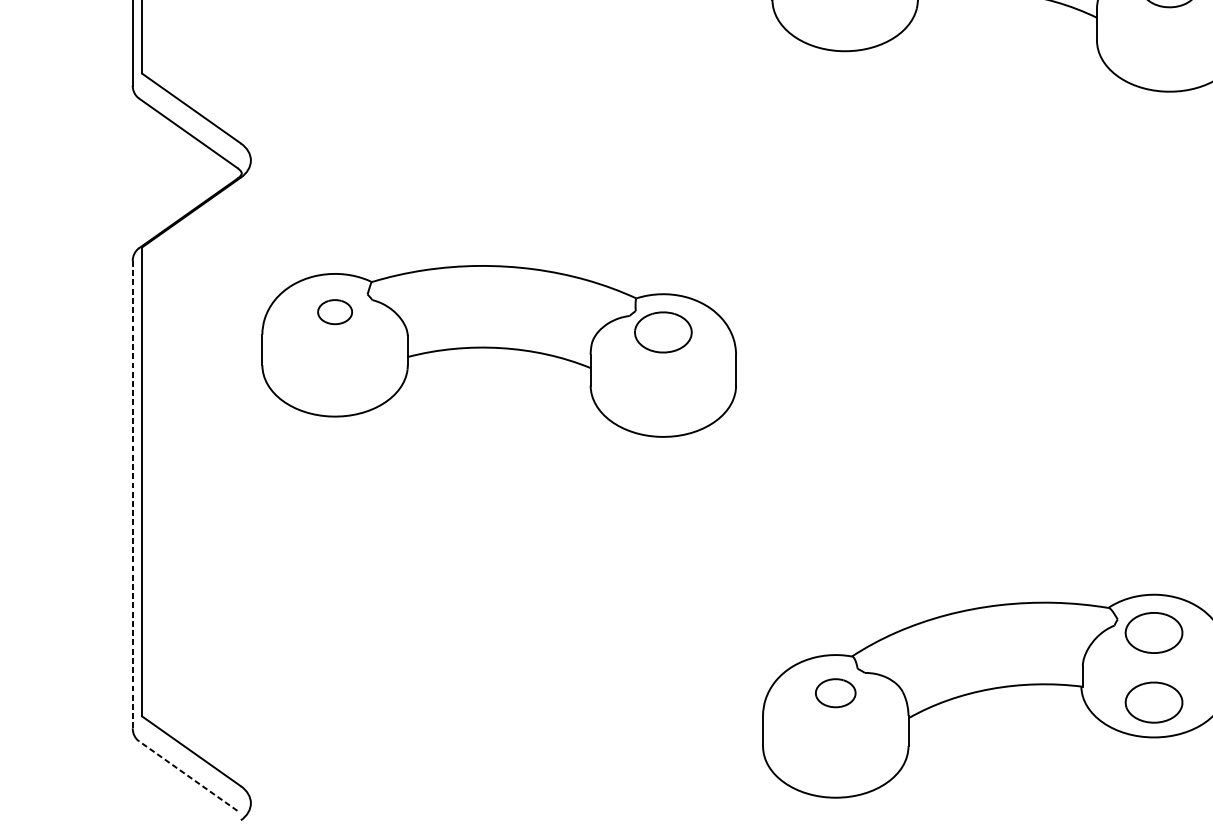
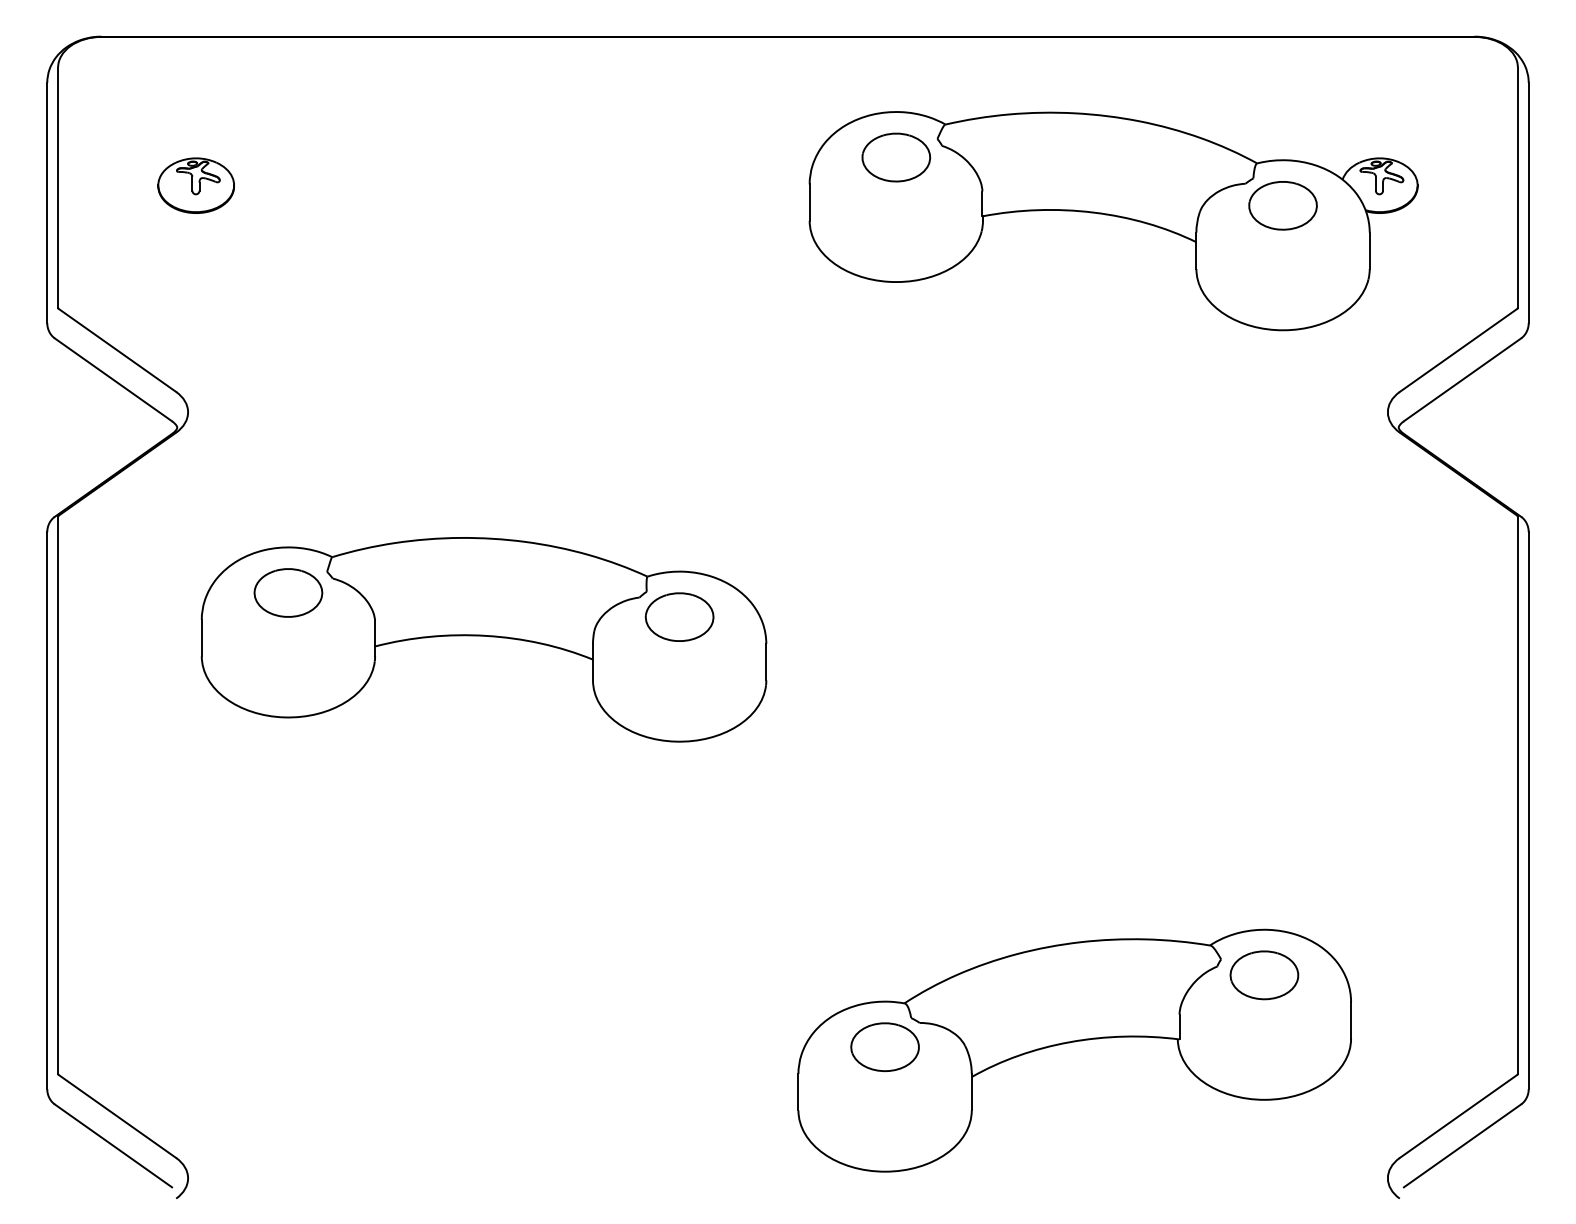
part: (335, 311) -> (288, 592), size x1.67
line: (132, 494) -> (47, 810), dashed -> solid
part: (835, 692) -> (884, 1046), size x1.43
part: (1154, 702) -> (1264, 1058), removed
line: (188, 775) -> (113, 1145), dashed -> solid

